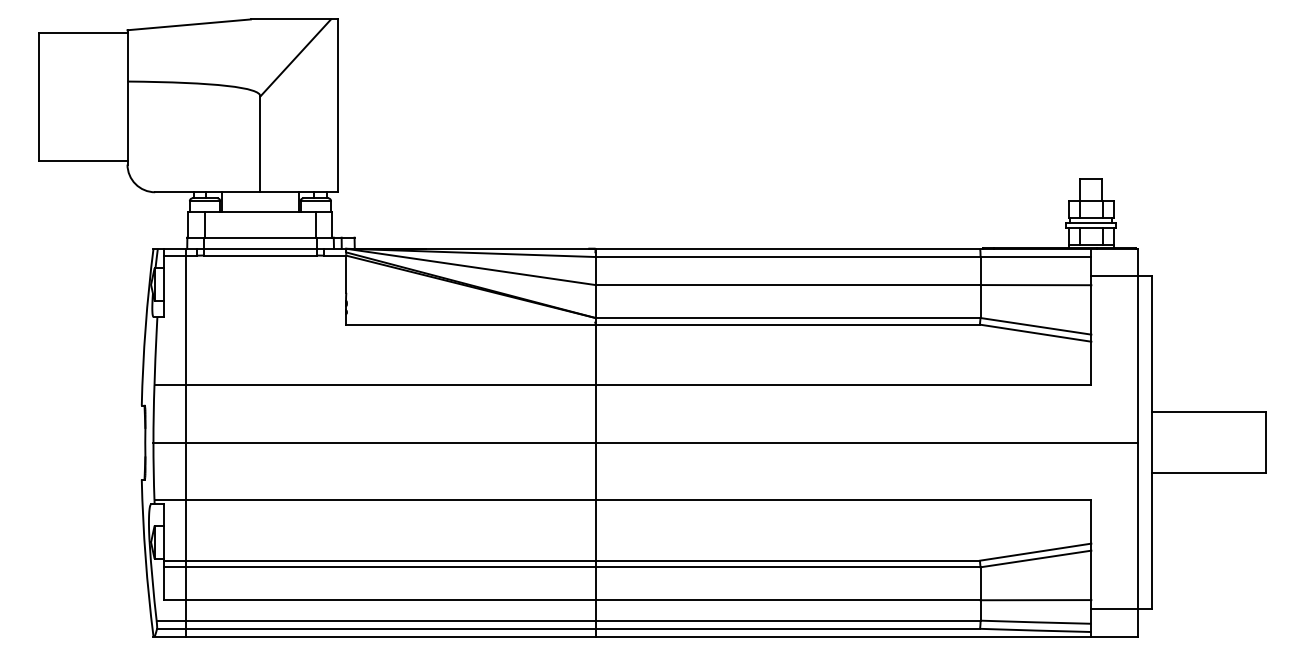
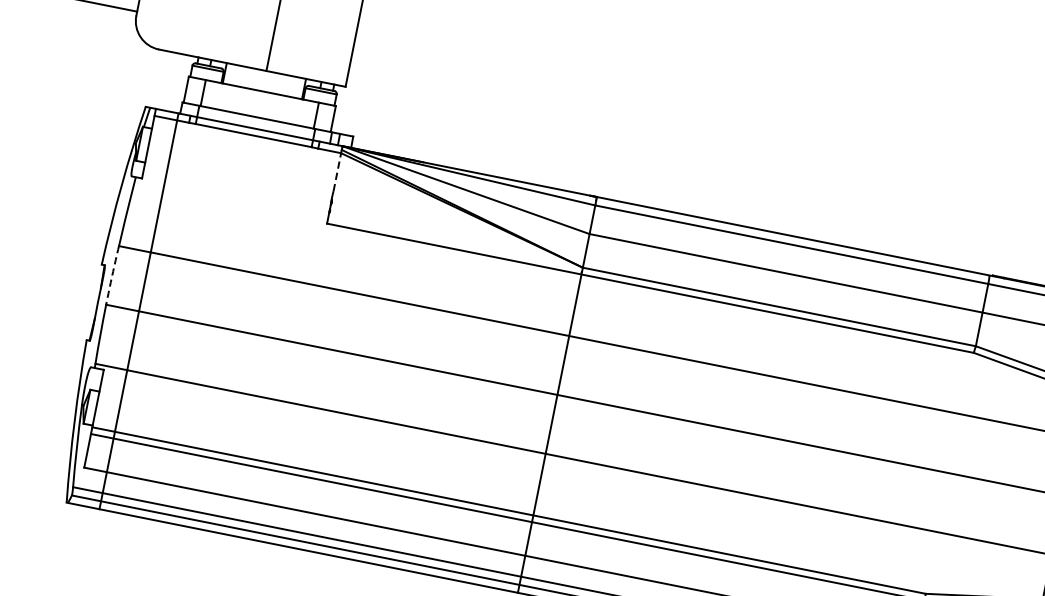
line: (346, 274) -> (337, 172), solid -> dashed
arc: (153, 413) -> (112, 275), solid -> dashed

